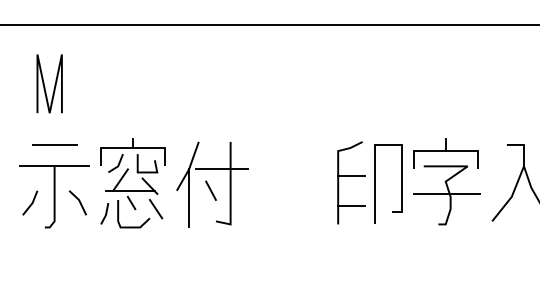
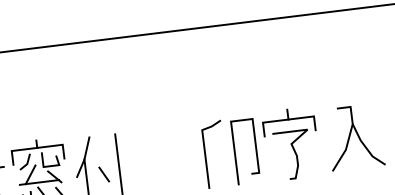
line: (221, 169) -> (110, 156), removed
line: (351, 175) -> (215, 148), removed
line: (446, 193) -> (293, 153), removed
line: (351, 206) -> (218, 173), removed

